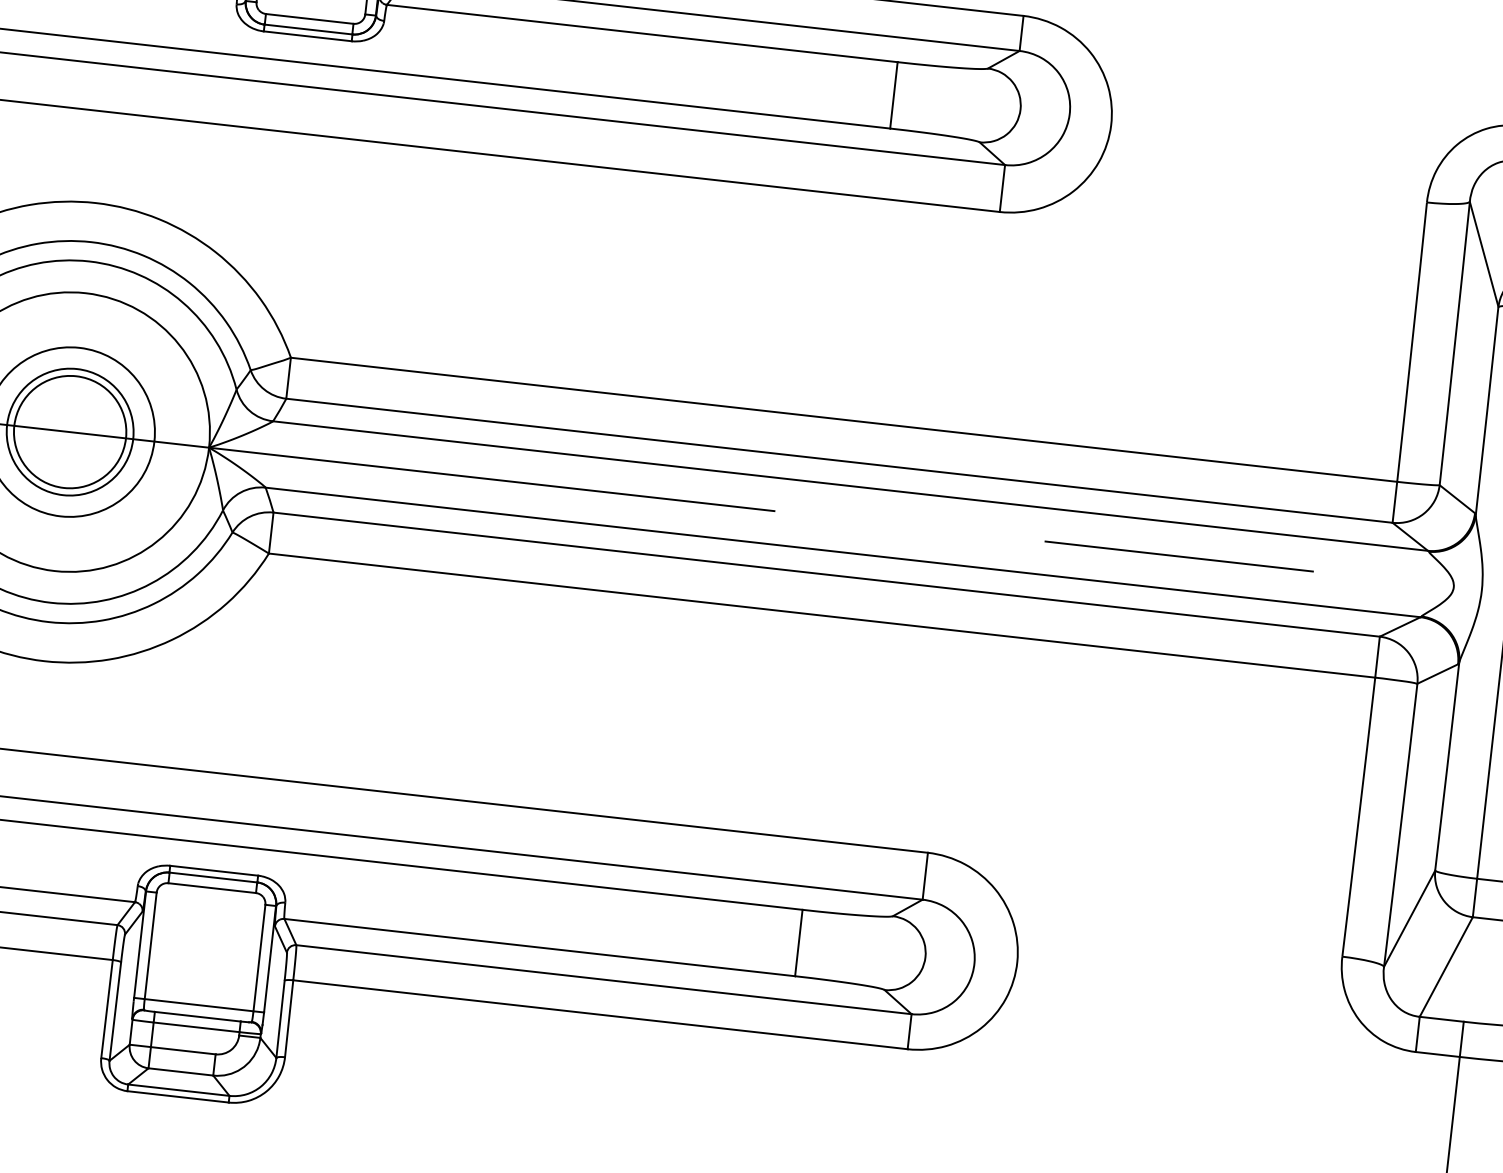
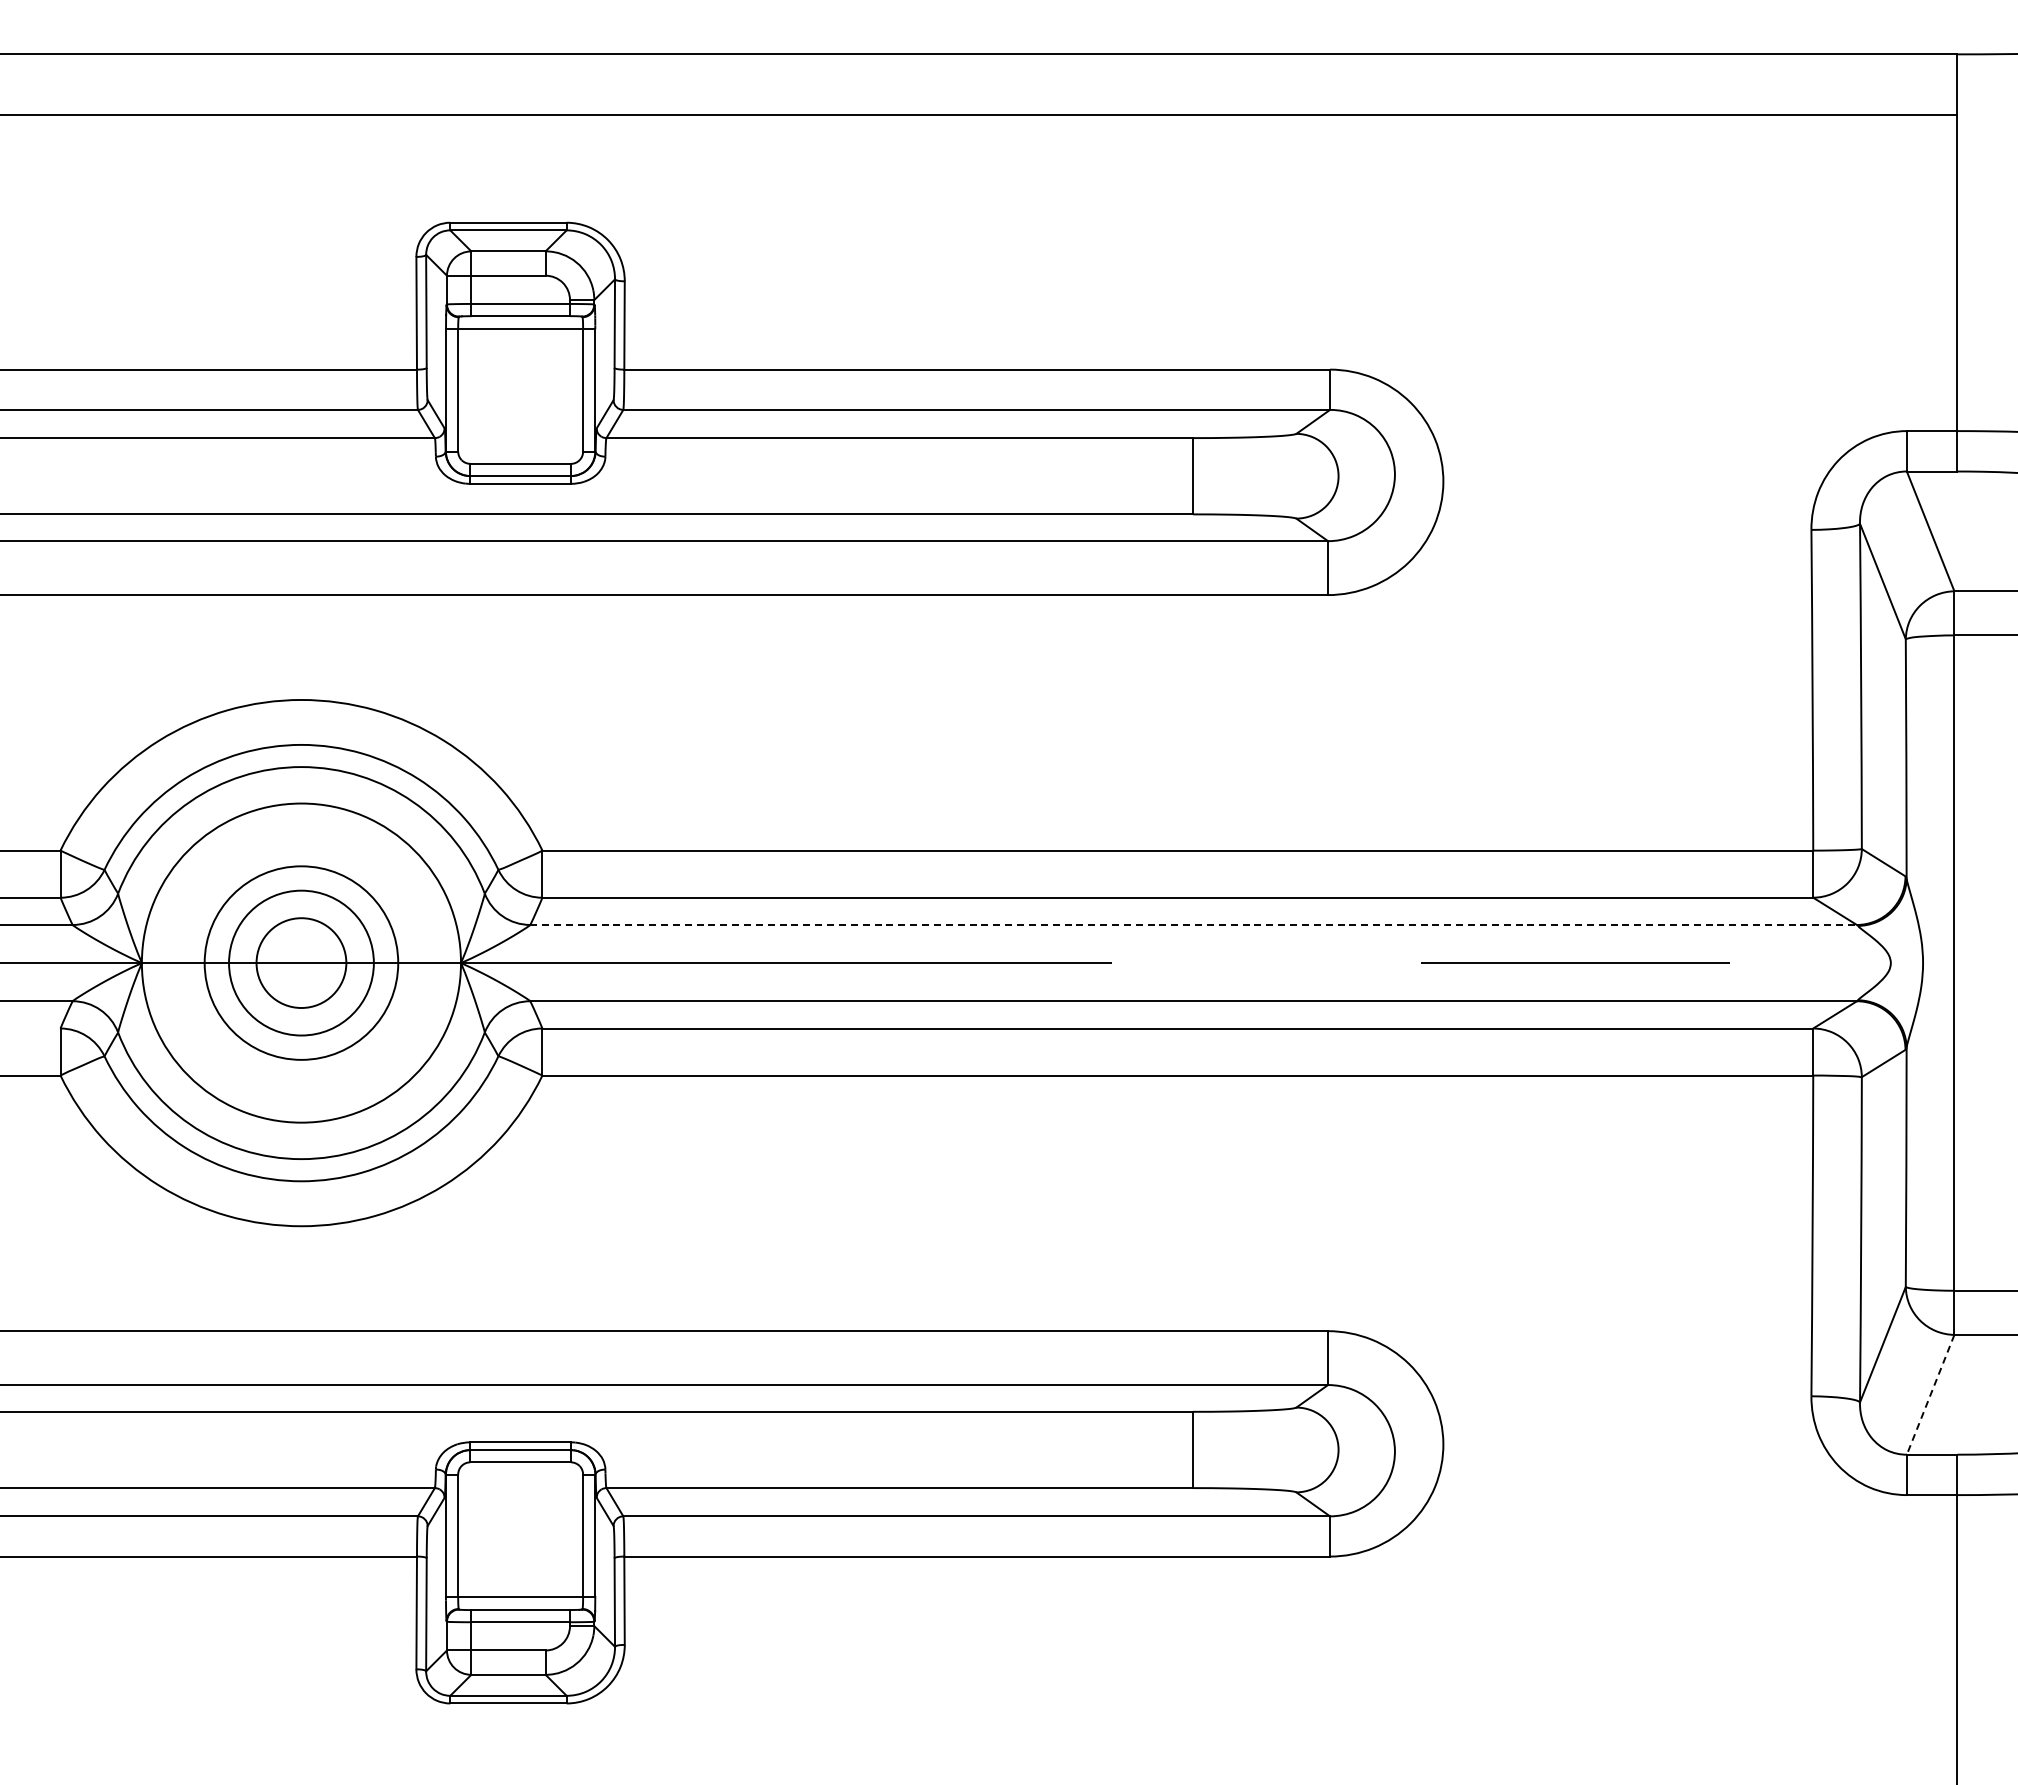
circle: (70, 431) -> (301, 962), size x0.7
line: (851, 486) -> (1194, 925), solid -> dashed
line: (1446, 967) -> (1930, 1395), solid -> dashed

